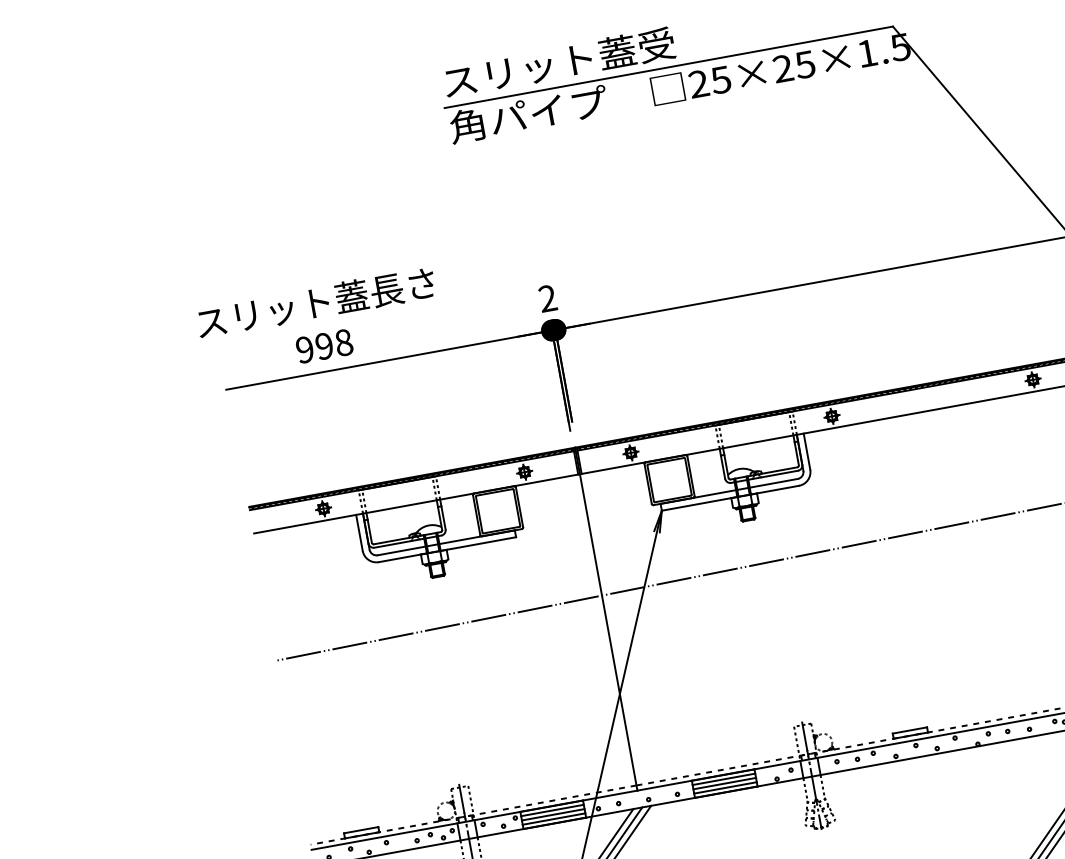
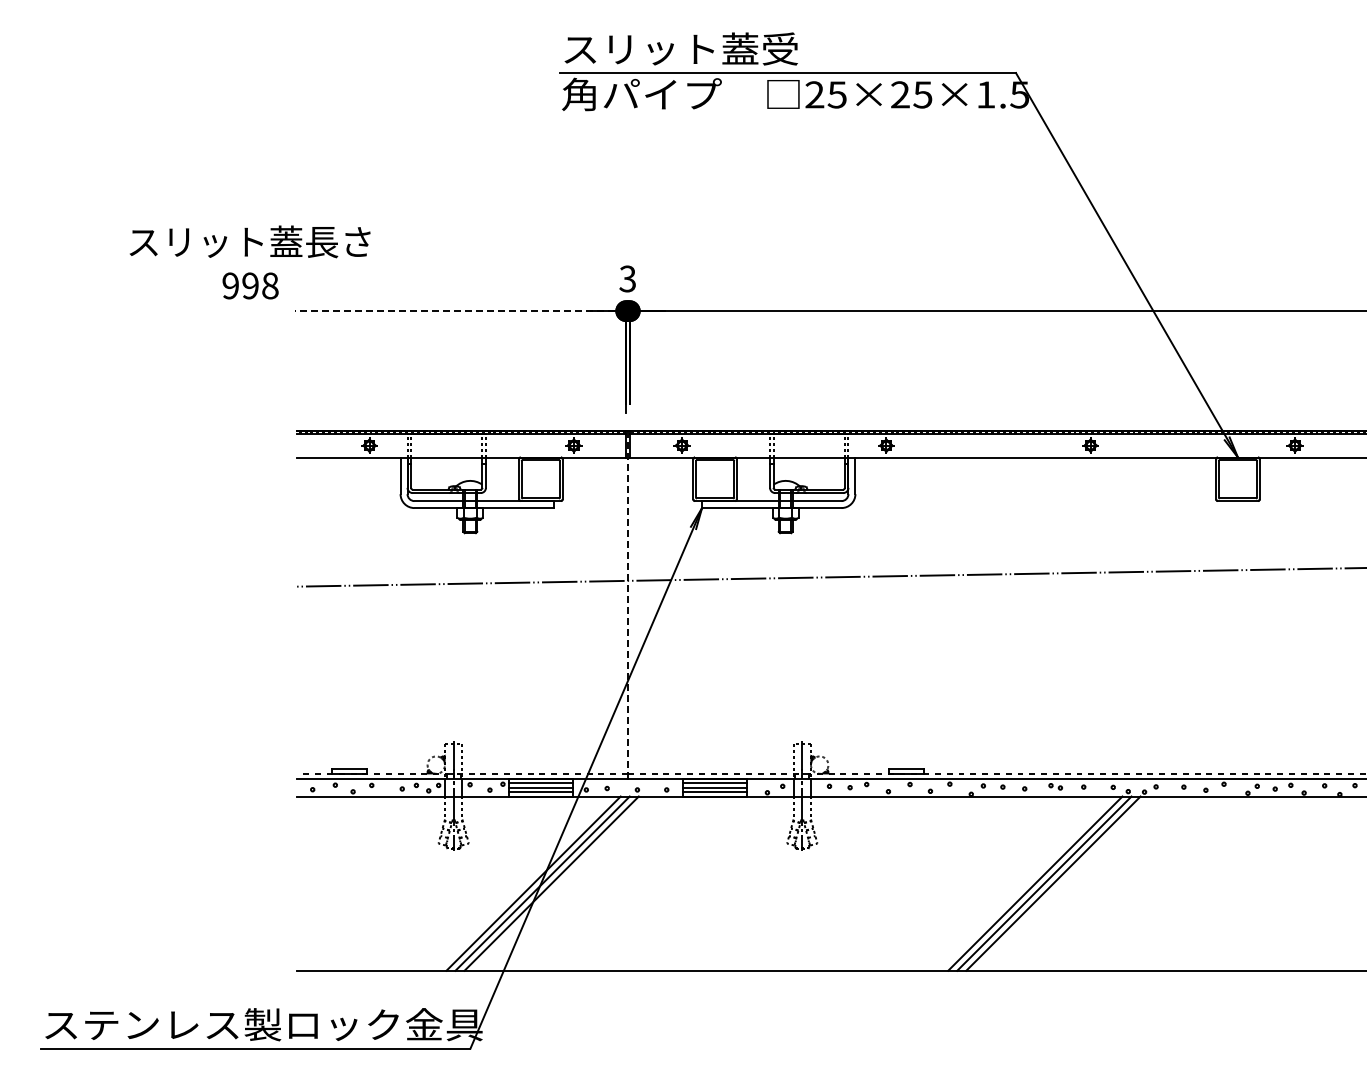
text: (547, 299) -> (627, 279), 2 -> 3
text: (319, 323) -> (249, 262), moved
line: (389, 360) -> (460, 311), solid -> dashed
line: (606, 619) -> (628, 605), solid -> dashed

